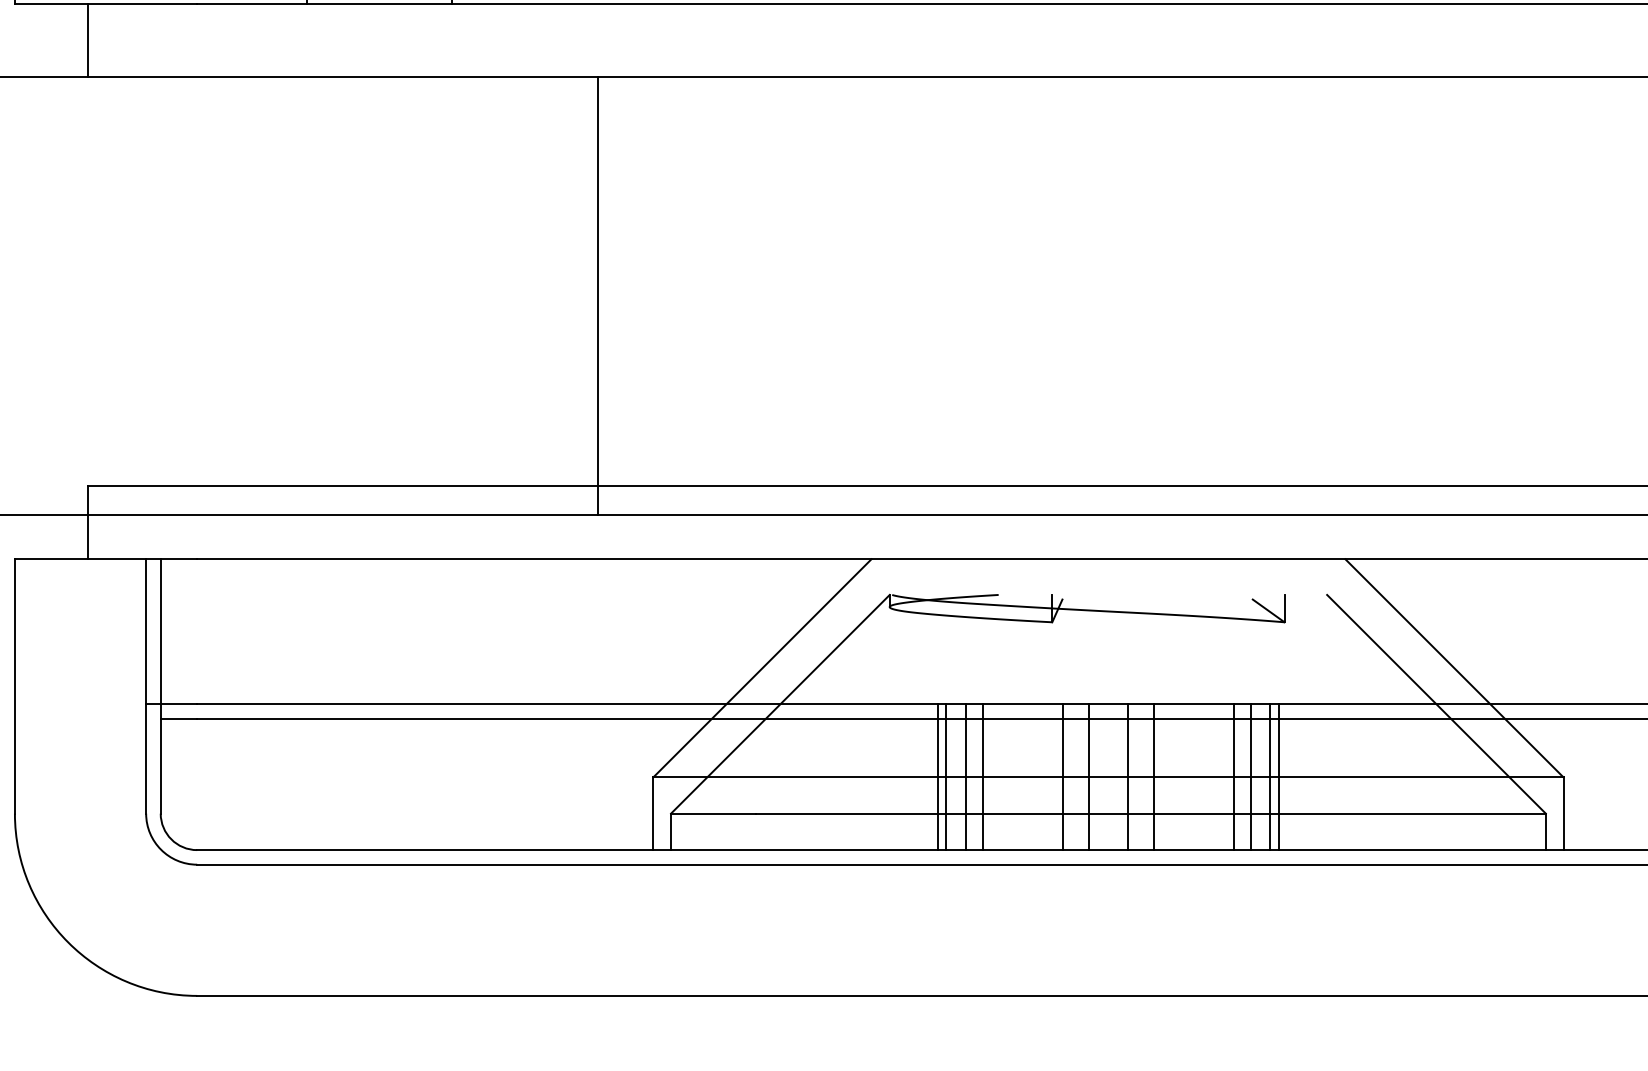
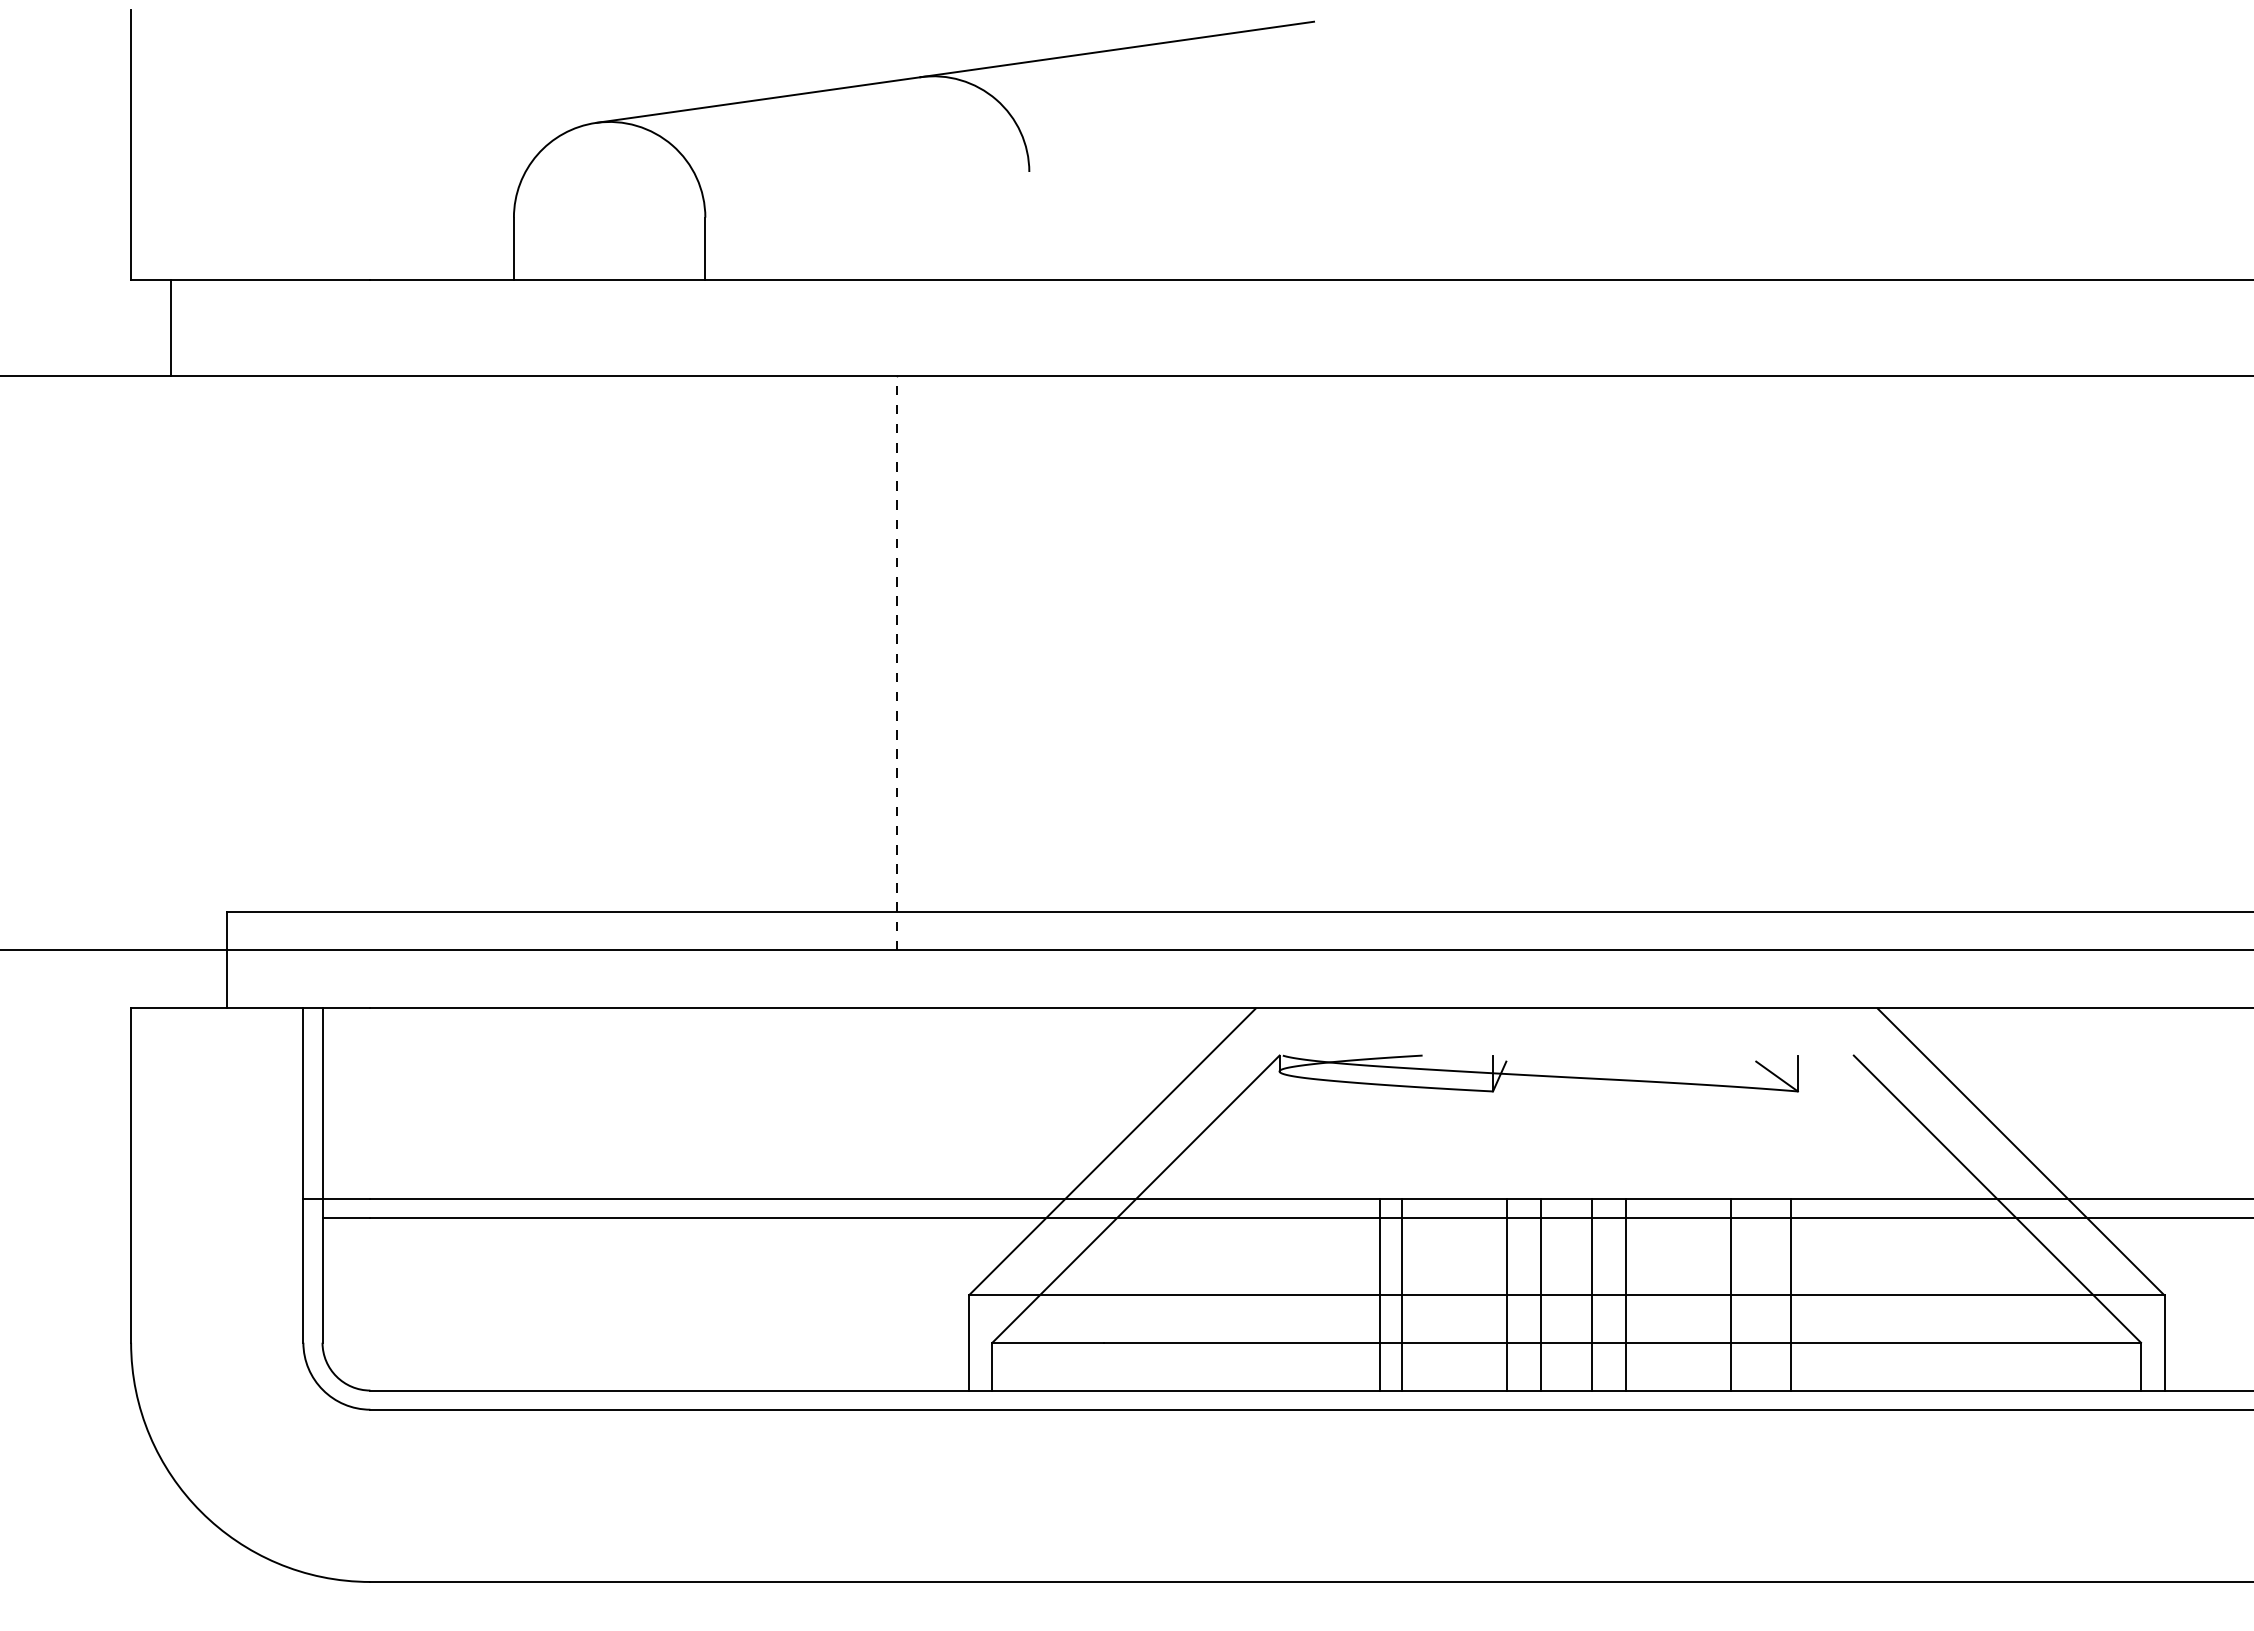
line: (87, 41) -> (170, 328), moved
line: (597, 295) -> (896, 662), solid -> dashed
line: (937, 776) -> (1342, 1294), removed
line: (946, 776) -> (1354, 1294), removed
line: (1250, 776) -> (1753, 1294), removed
line: (1270, 776) -> (1779, 1294), removed

